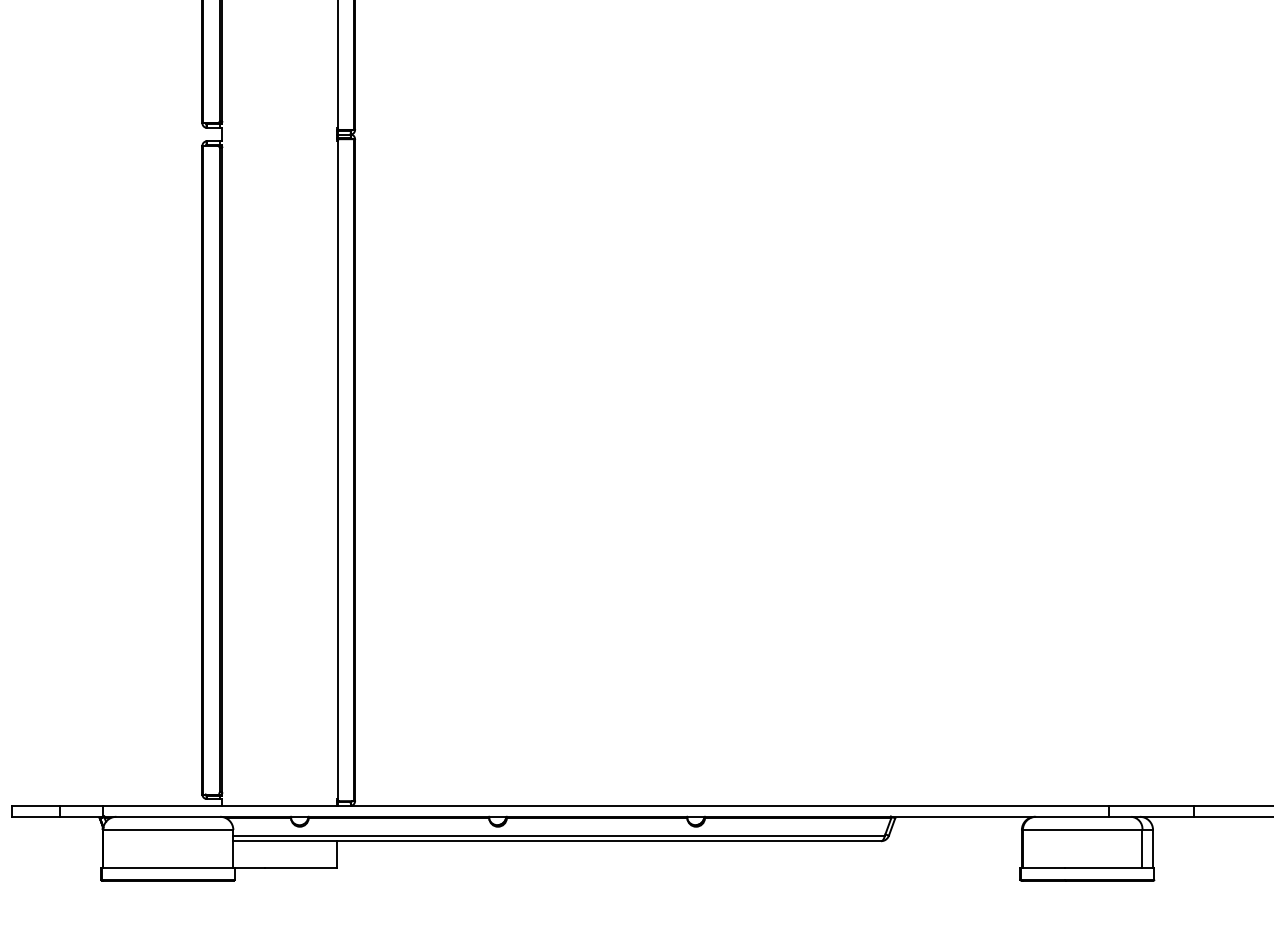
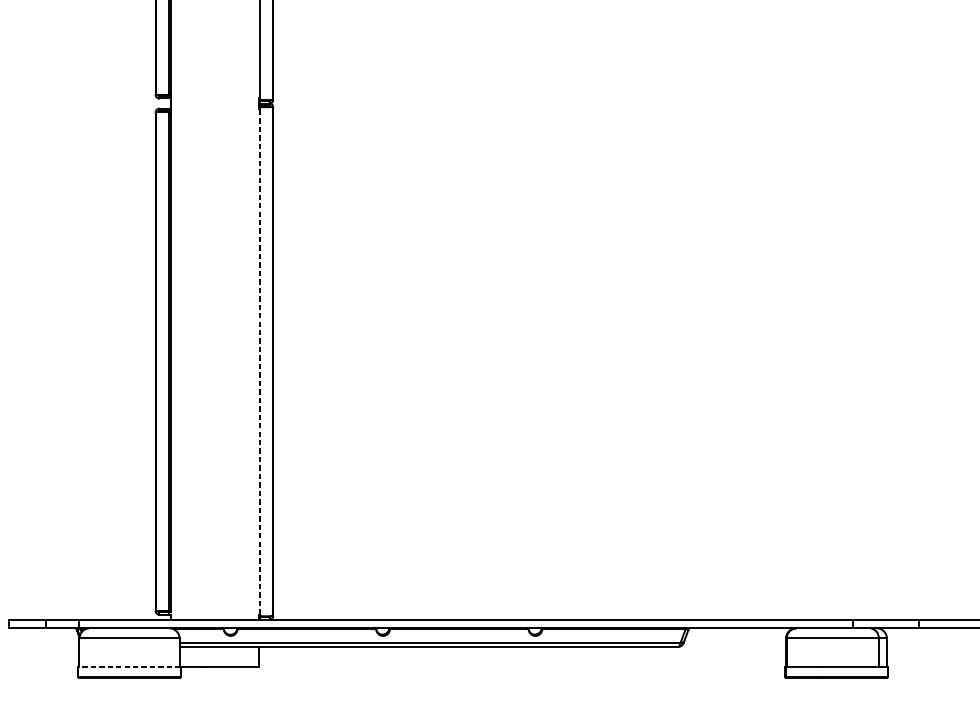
line: (337, 470) -> (259, 361), solid -> dashed
line: (168, 867) -> (129, 667), solid -> dashed

